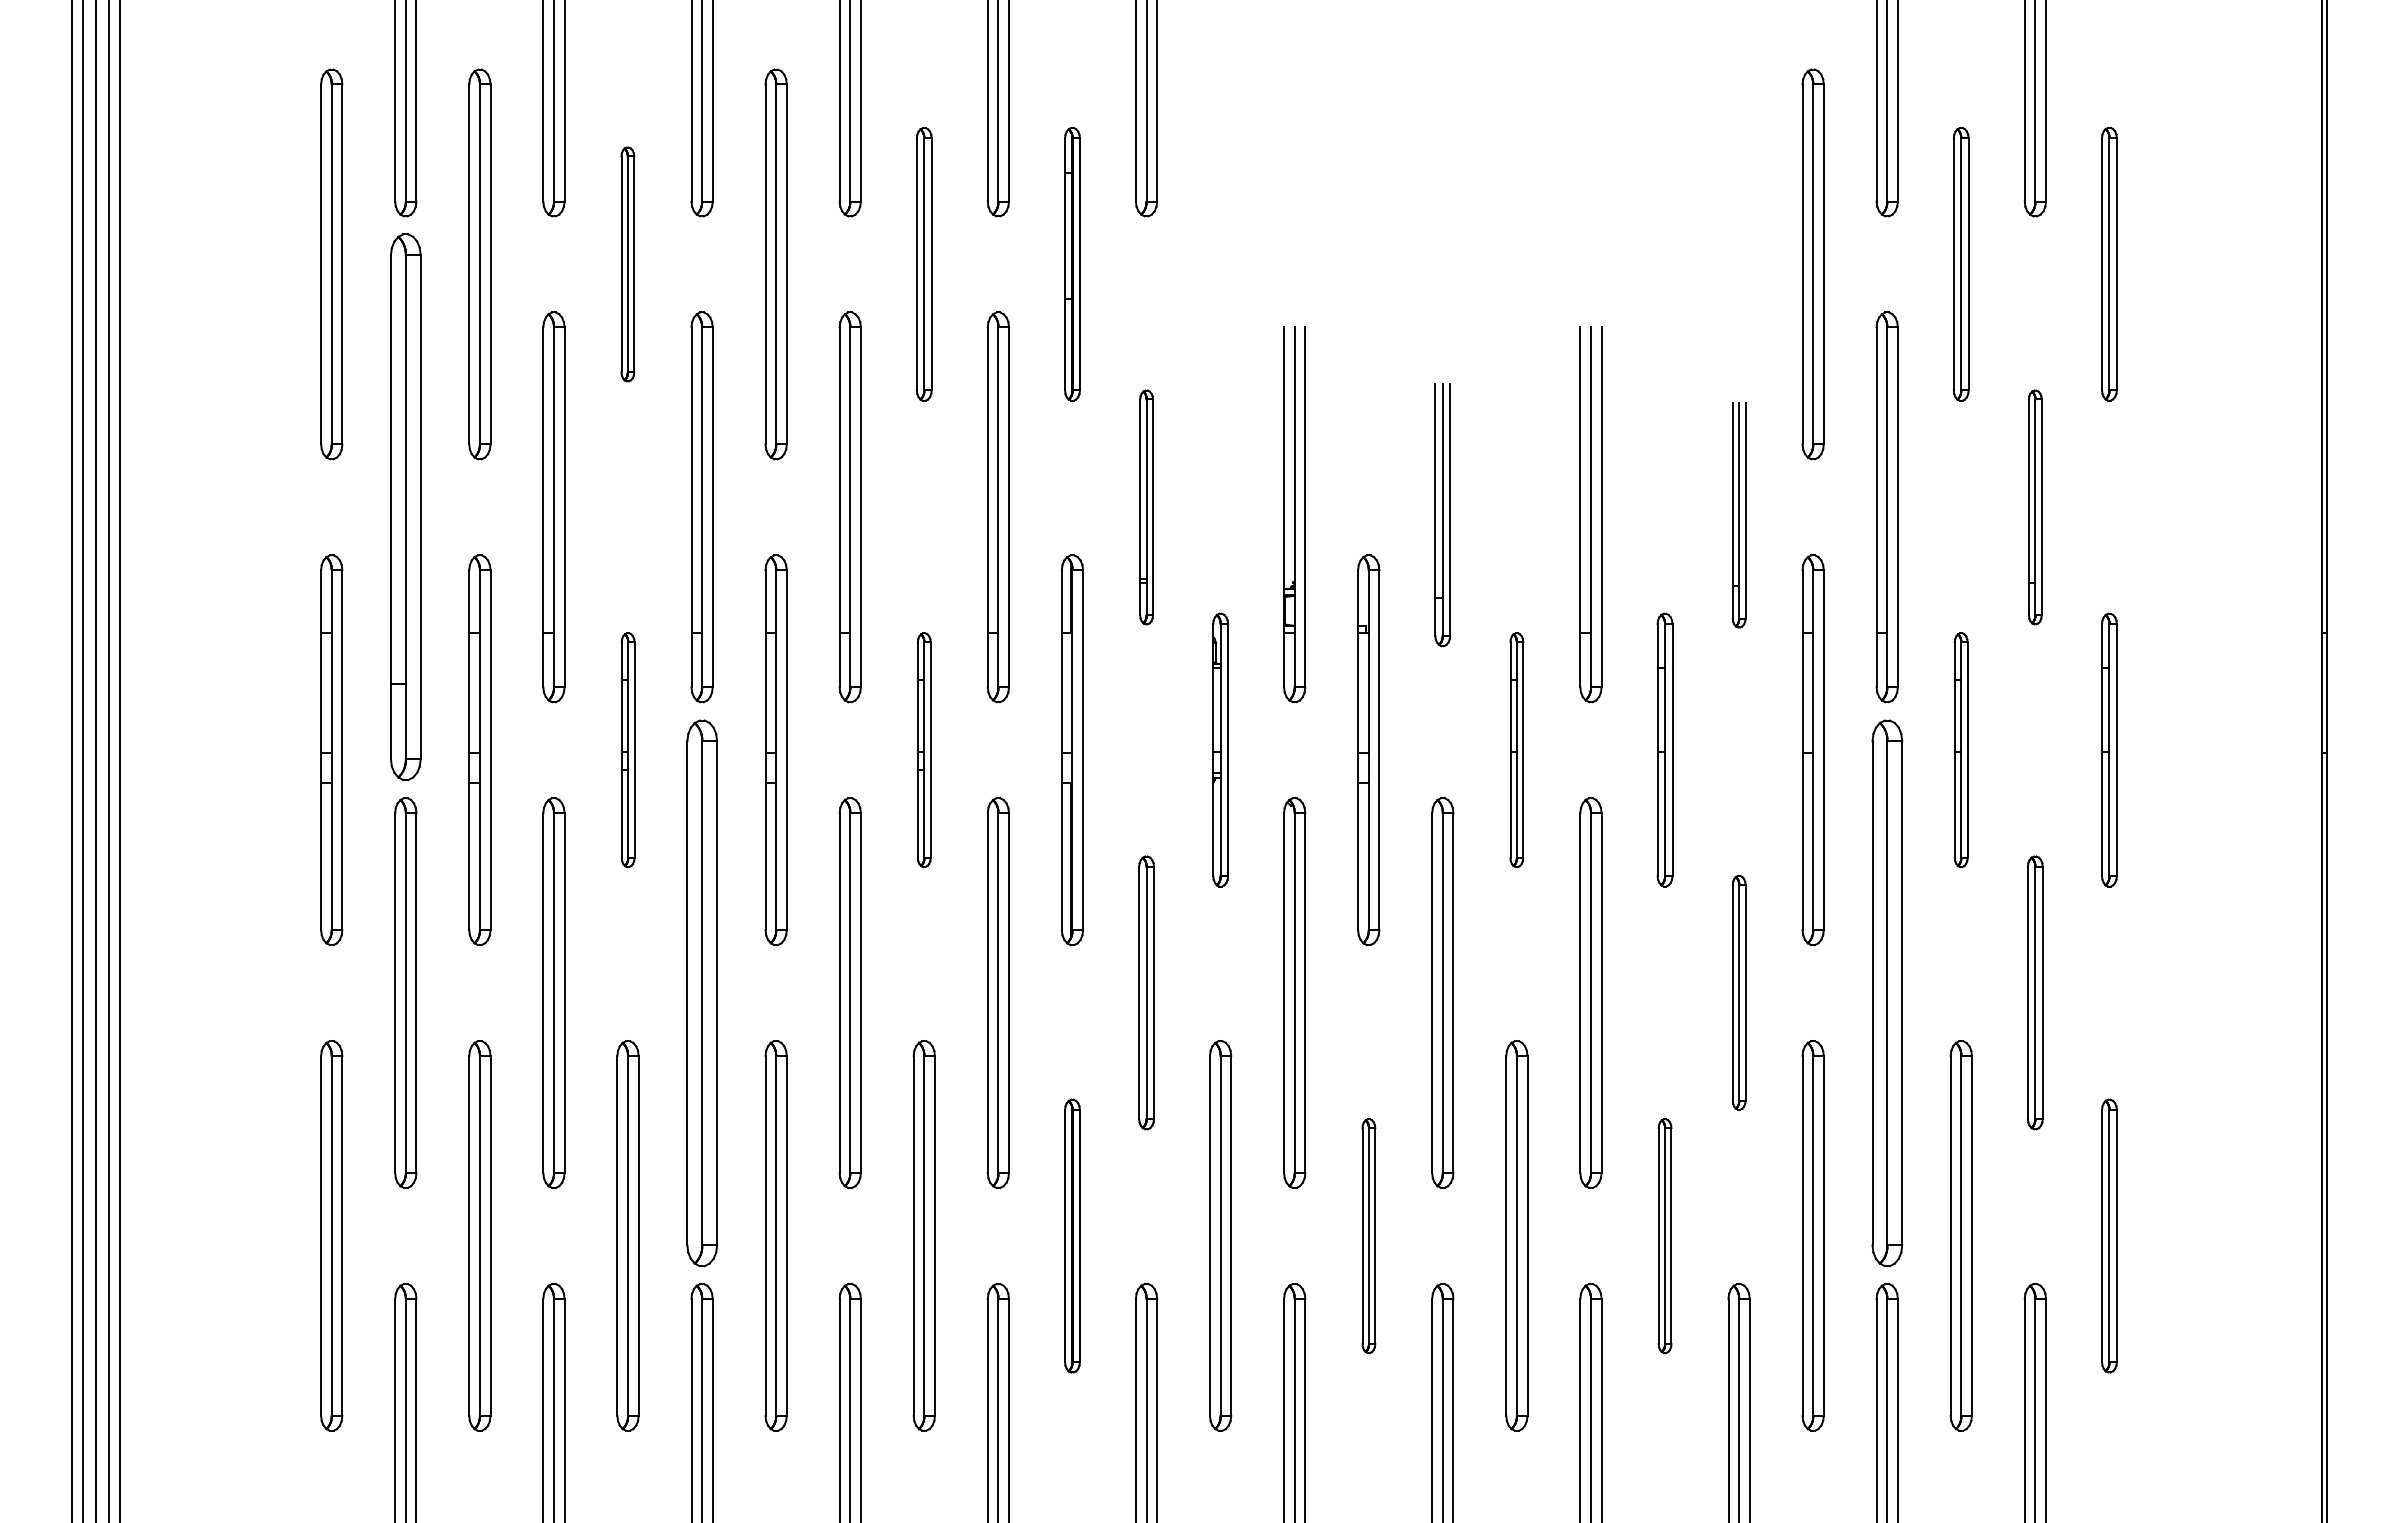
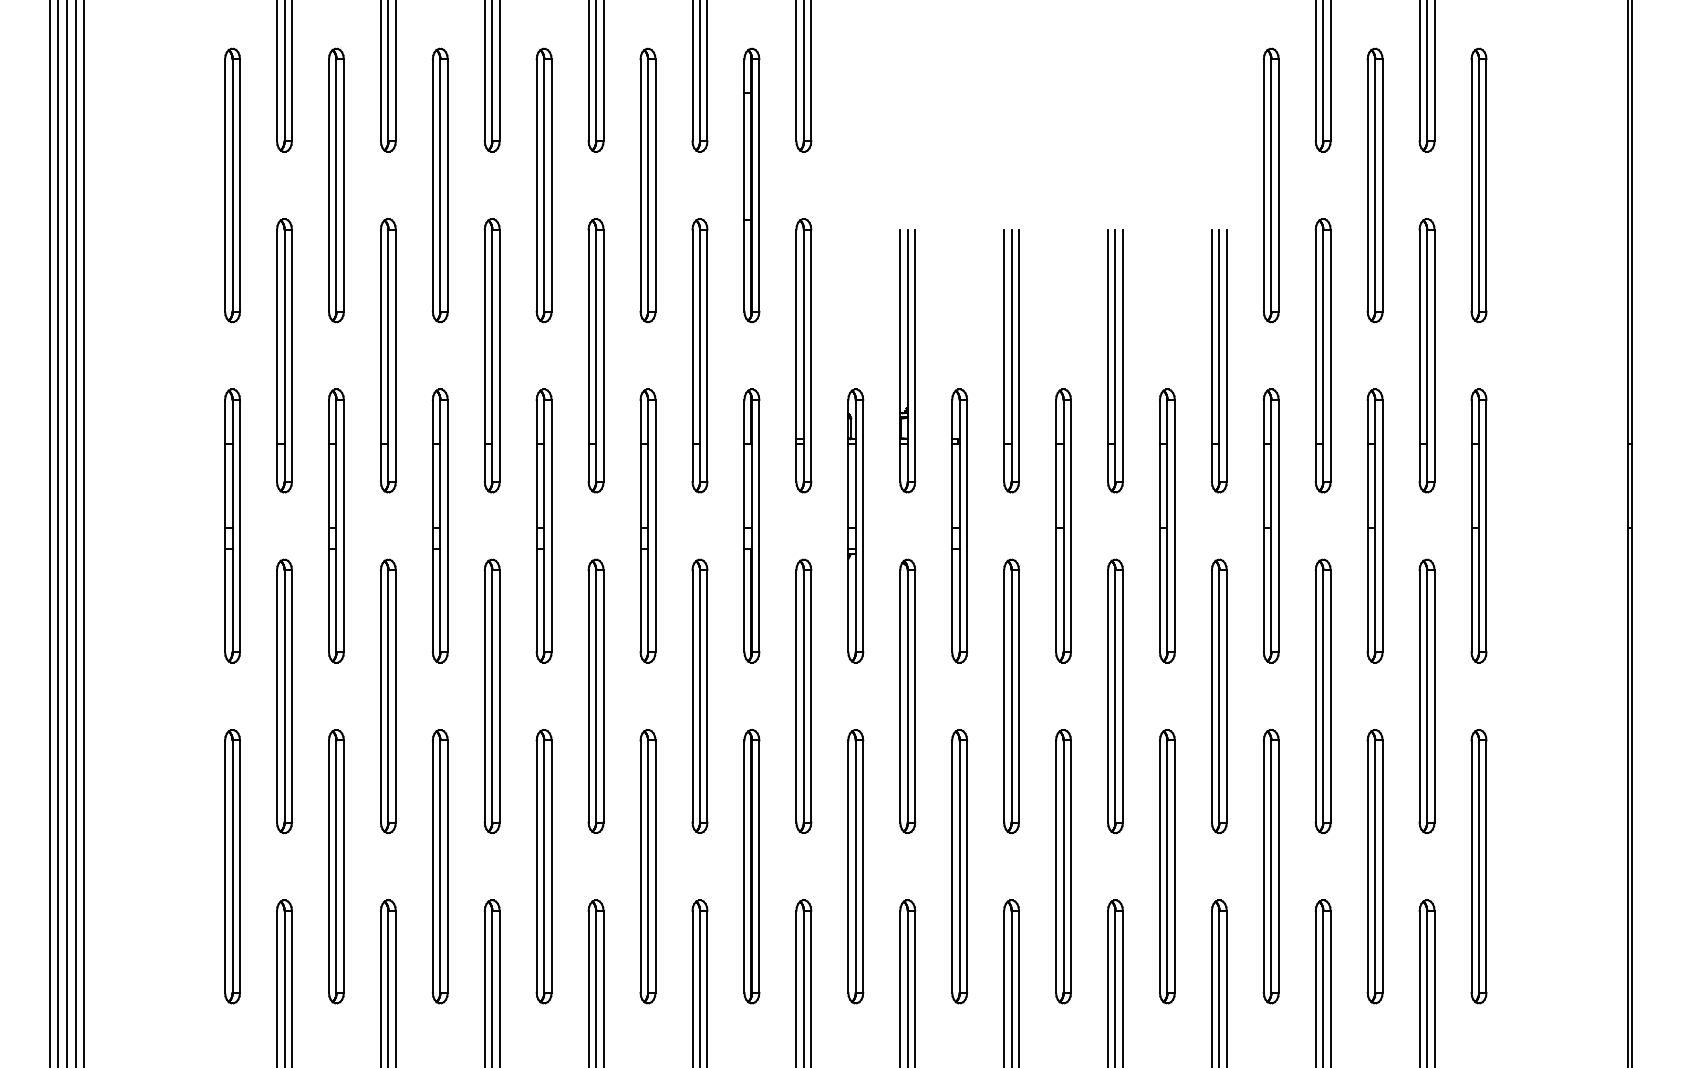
part: (2108, 263) -> (1478, 184), size x1.43
part: (626, 264) -> (439, 185), size x1.67
part: (923, 264) -> (647, 185), size x1.43
part: (1071, 264) -> (751, 185), size x1.43
part: (1960, 264) -> (1374, 185), size x1.43
part: (405, 506) -> (284, 355), size x0.71
part: (1146, 506) -> (803, 355), size x1.67
part: (2034, 506) -> (1426, 355), size x1.67
part: (1442, 515) -> (1011, 361), size x1.43
part: (1739, 515) -> (1219, 361), size x1.67
part: (628, 749) -> (440, 525), size x1.67
part: (923, 749) -> (647, 525), size x1.67
part: (1220, 749) -> (855, 525), size x1.43
part: (1516, 749) -> (1063, 525), size x1.67
part: (1665, 749) -> (1167, 525), size x1.43
part: (1960, 749) -> (1374, 525), size x1.67
part: (2108, 749) -> (1478, 525), size x1.43
part: (701, 991) -> (491, 695), size x0.71
part: (1146, 991) -> (803, 695), size x1.43
part: (1739, 991) -> (1219, 695), size x1.67
part: (1886, 991) -> (1322, 695), size x0.71
part: (2034, 991) -> (1426, 695), size x1.43
part: (1071, 1235) -> (751, 866), size x1.43
part: (1368, 1235) -> (959, 866), size x1.67
part: (1665, 1235) -> (1167, 866), size x1.67
part: (2108, 1235) -> (1478, 866), size x1.43

